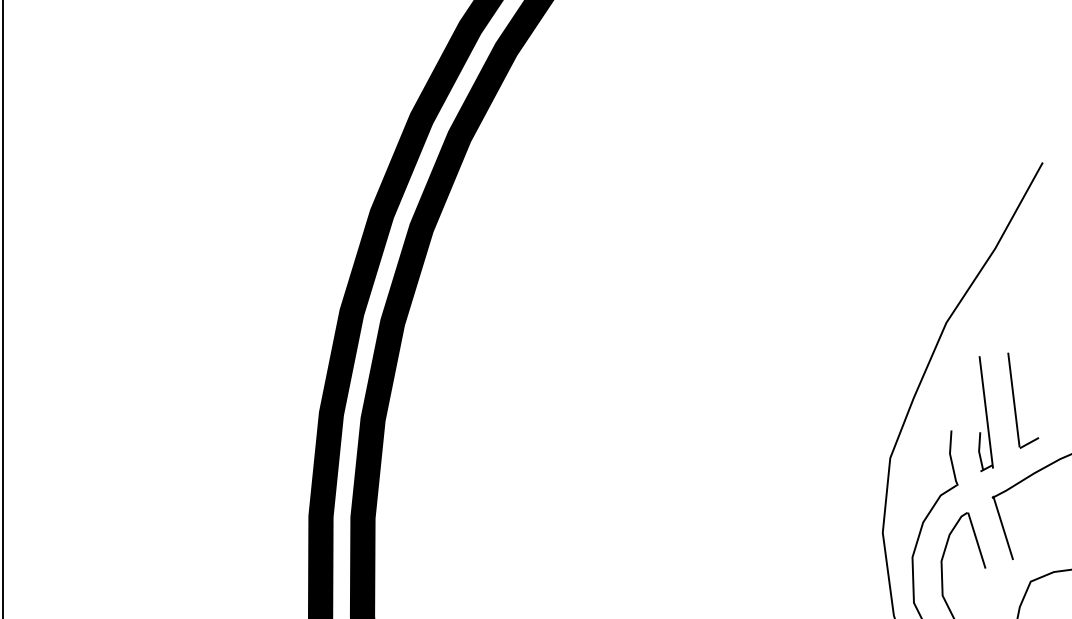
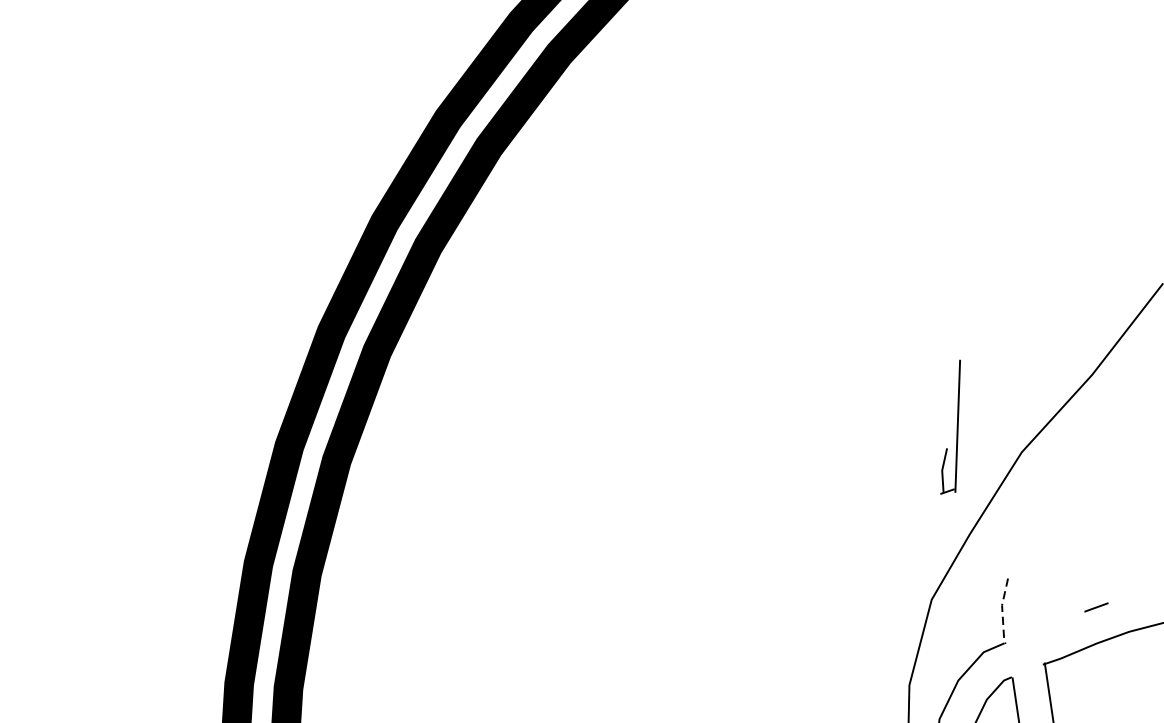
line: (1013, 399) -> (1085, 553), removed
part: (985, 414) -> (956, 428), moved
line: (951, 458) -> (1002, 611), solid -> dashed

